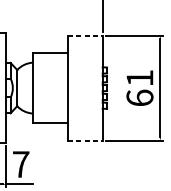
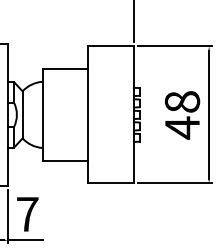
line: (85, 35) -> (111, 46), dashed -> solid
text: (140, 88) -> (182, 115), 61 -> 48
line: (85, 140) -> (111, 183), dashed -> solid

